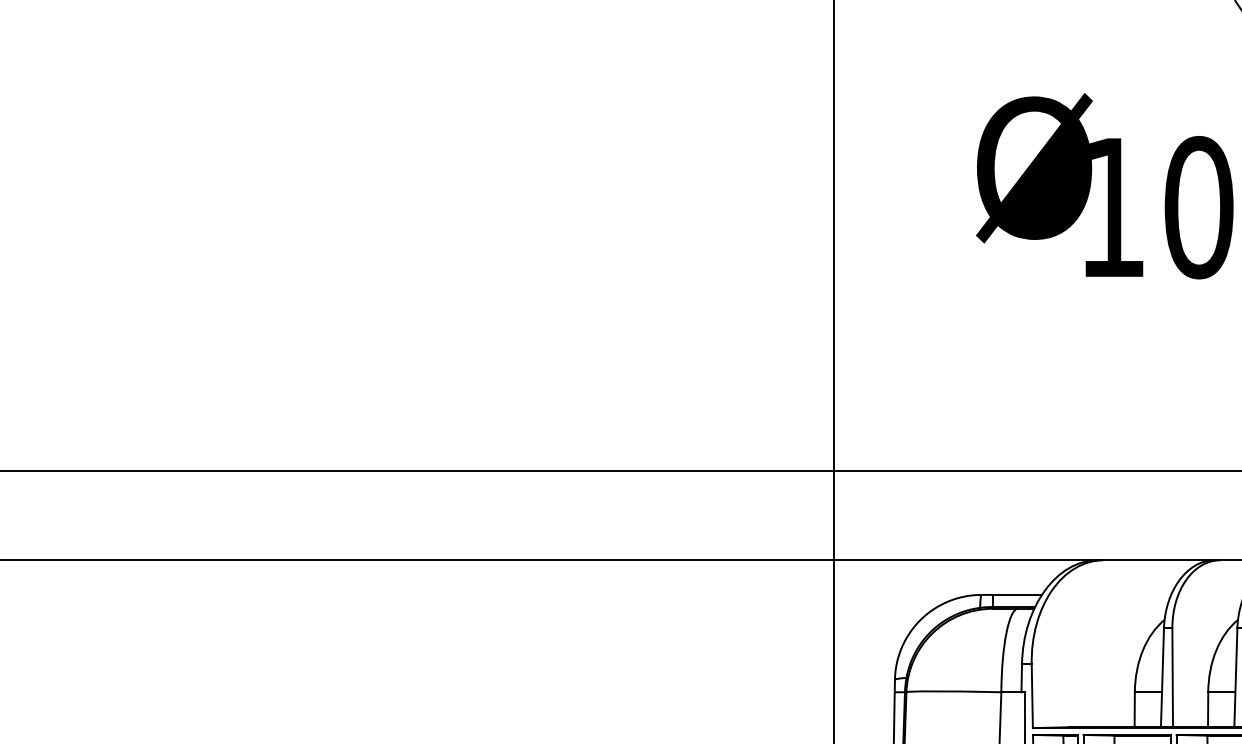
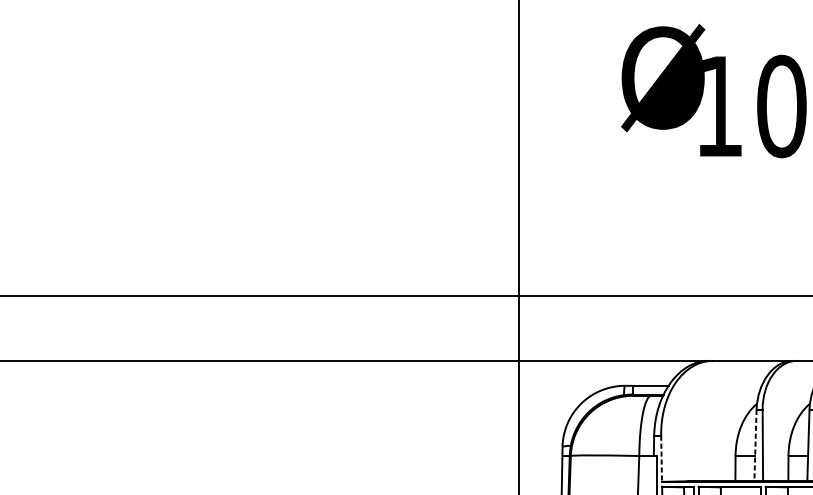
line: (1162, 678) -> (755, 446), solid -> dashed
line: (1032, 696) -> (661, 459), solid -> dashed

